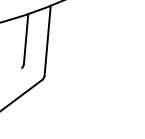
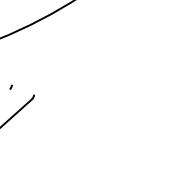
line: (25, 38) -> (11, 58), removed
line: (48, 40) -> (34, 58), removed

